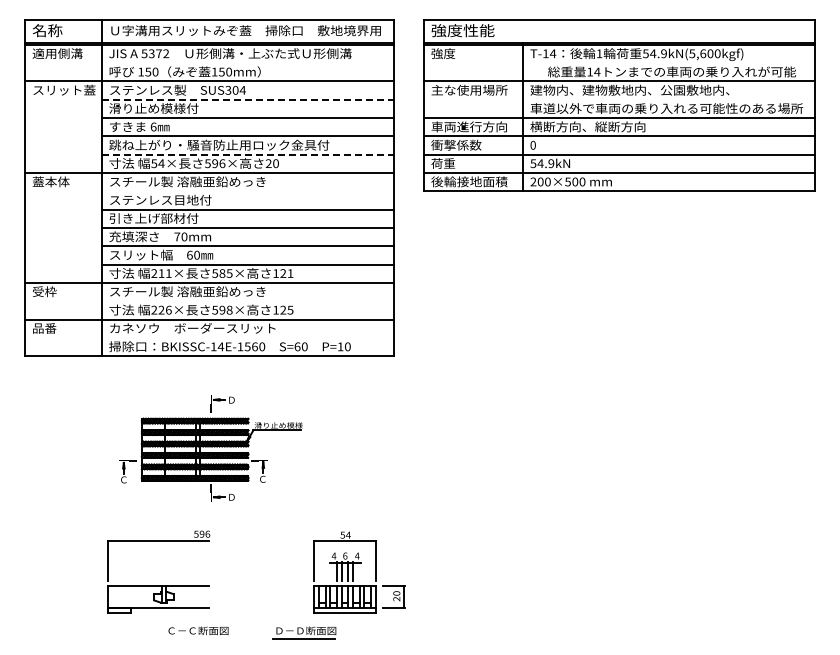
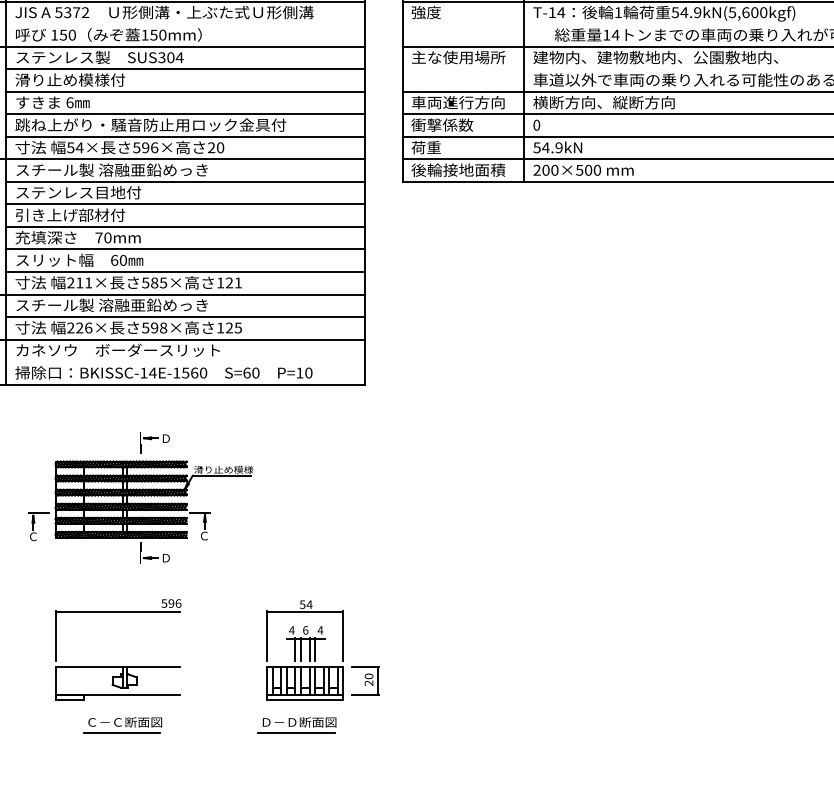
line: (247, 99) -> (185, 68), dashed -> solid
line: (247, 154) -> (185, 136), dashed -> solid
line: (247, 191) -> (185, 182), added
line: (247, 301) -> (185, 317), added
part: (158, 585) -> (117, 666), moved
part: (304, 632) -> (297, 724), moved
line: (196, 639) -> (122, 732), added

